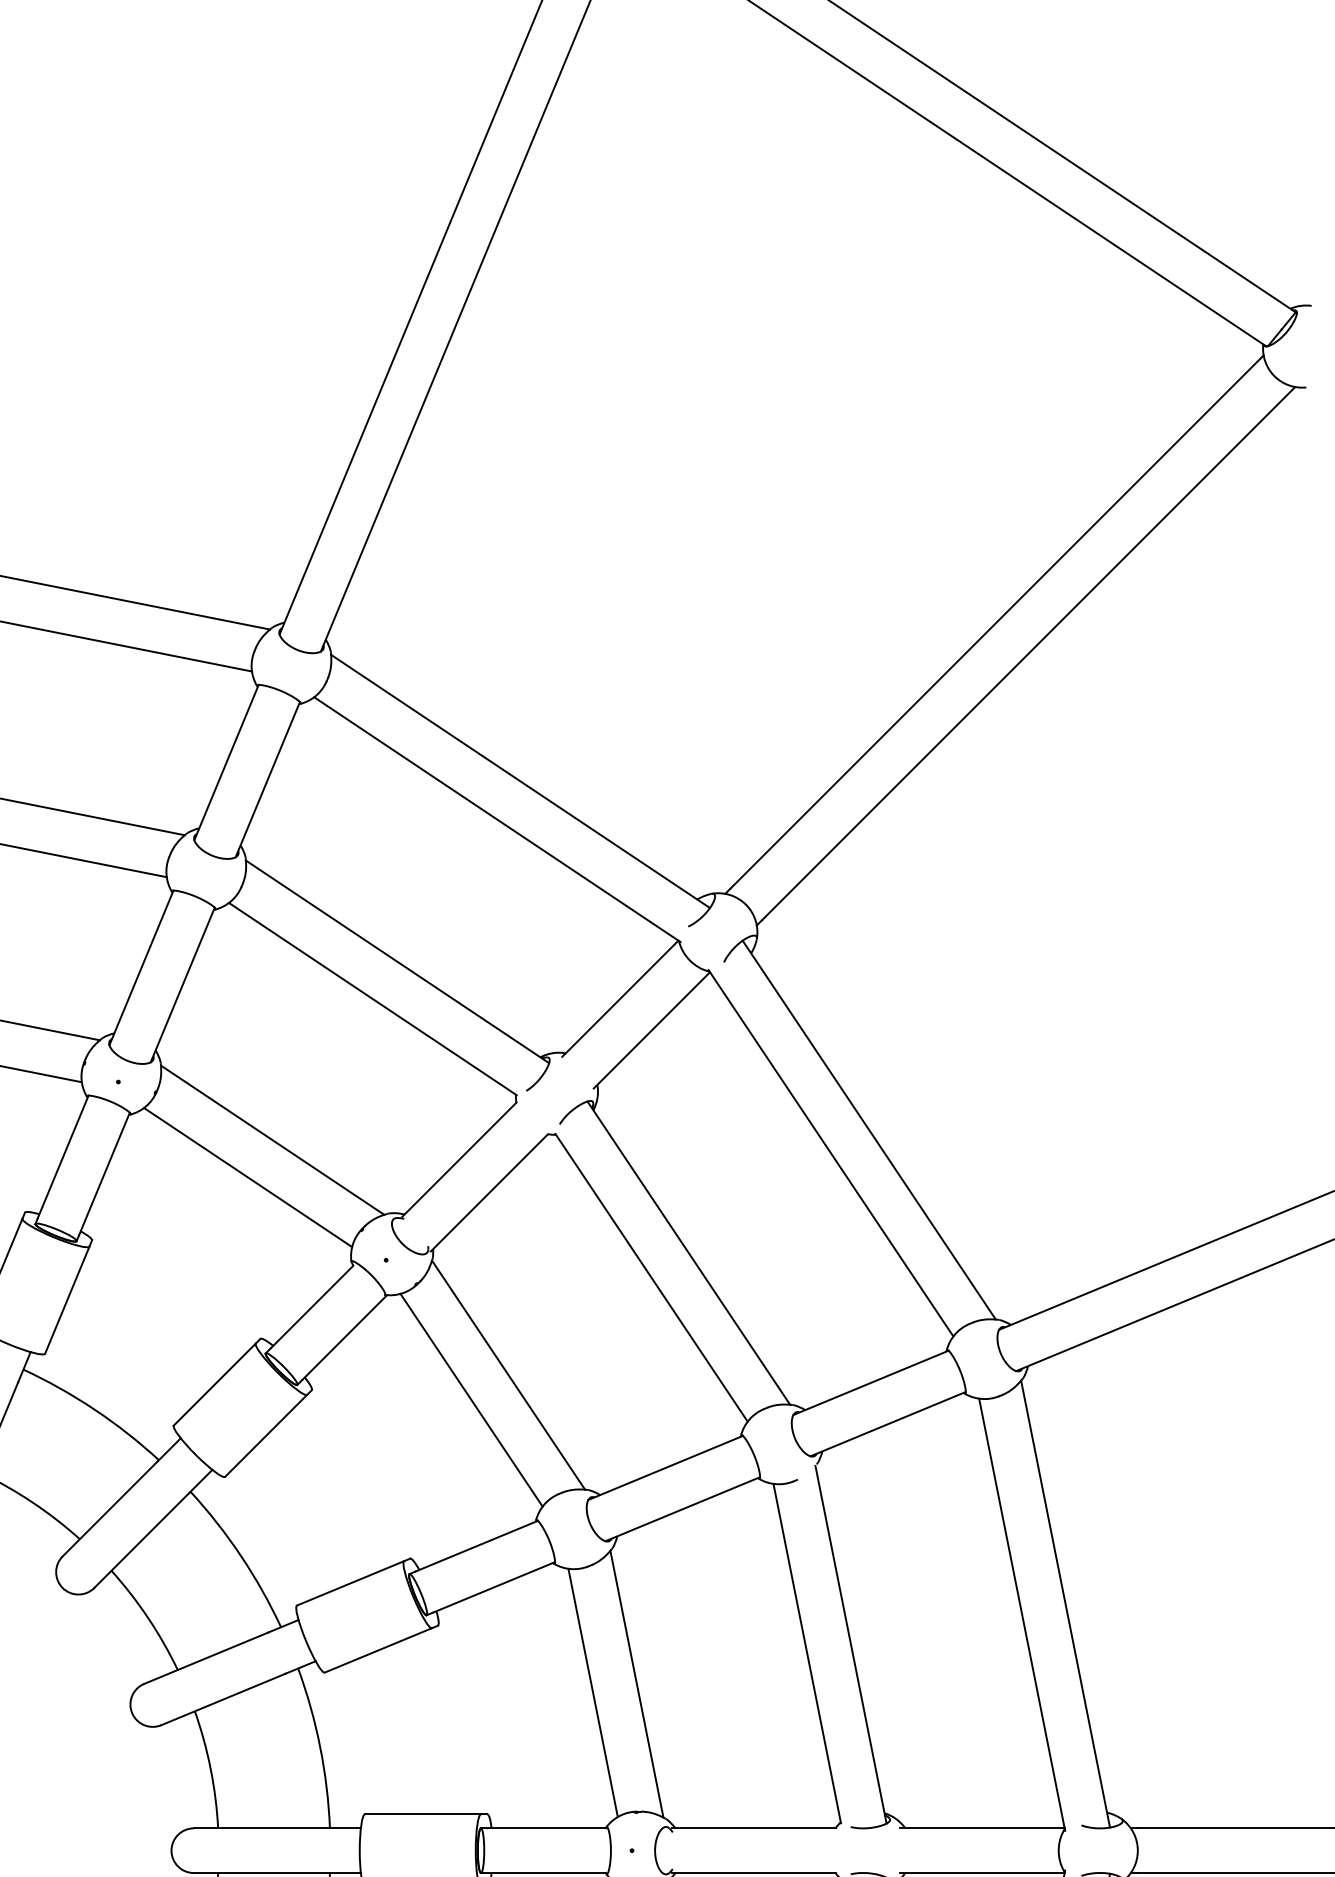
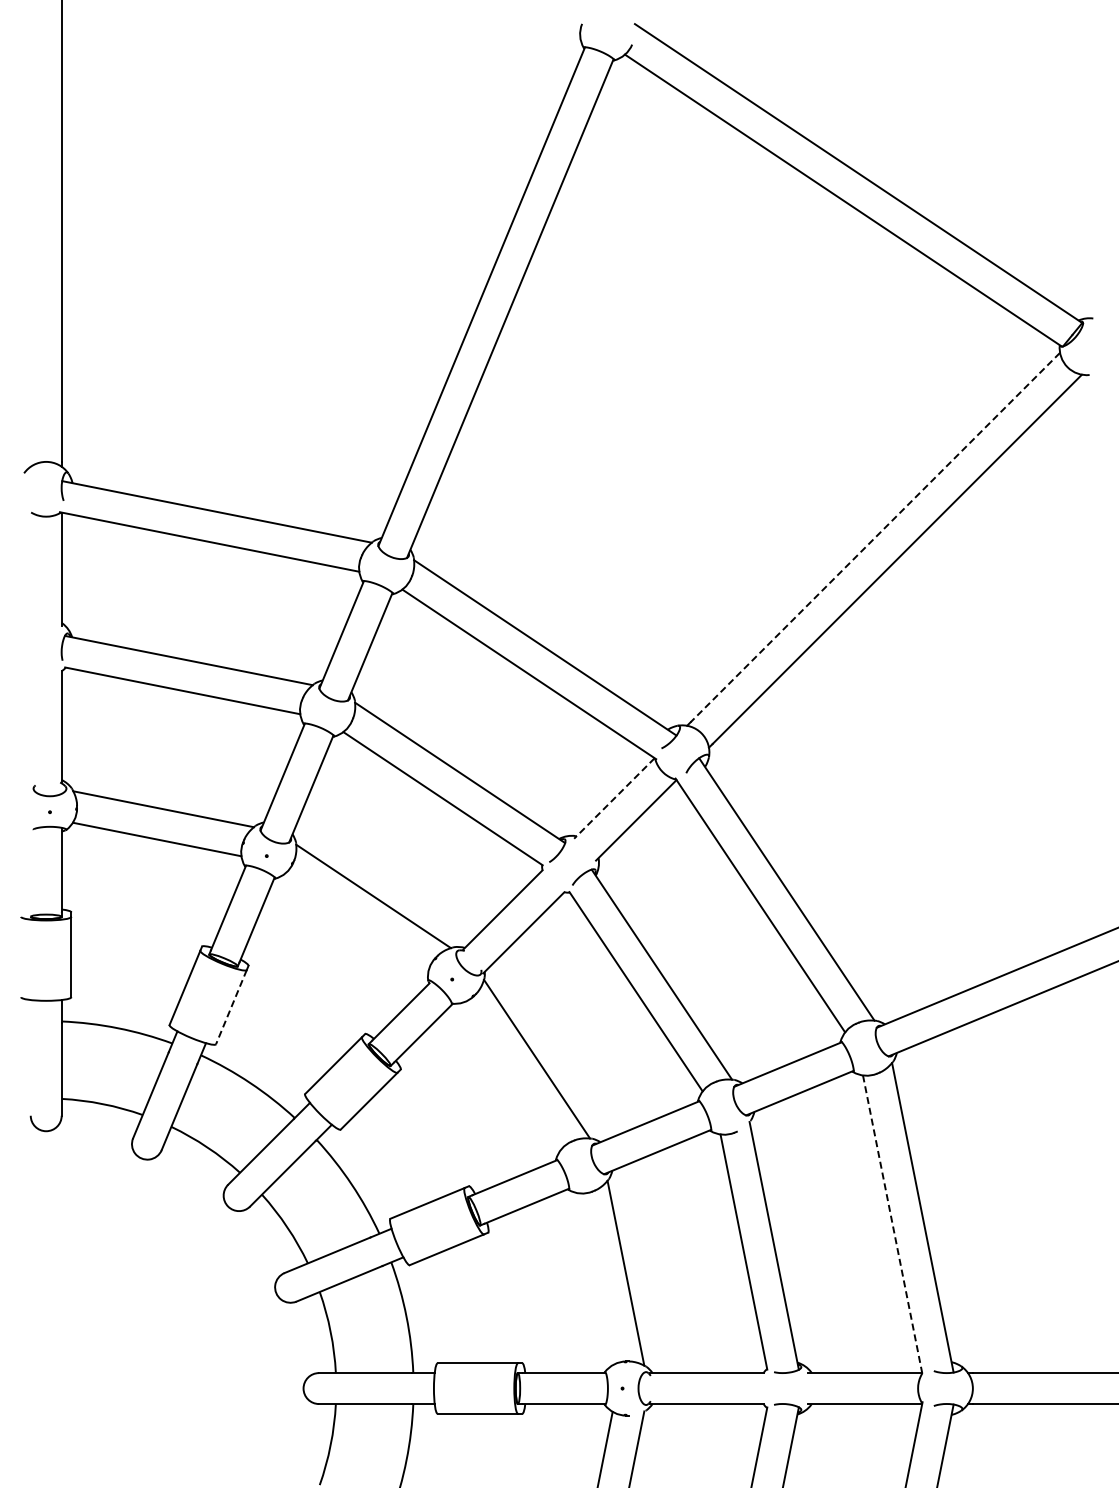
line: (997, 622) -> (875, 537), solid -> dashed
line: (620, 998) -> (614, 798), solid -> dashed
line: (247, 1177) -> (356, 922), removed
line: (67, 1300) -> (231, 1007), solid -> dashed
line: (471, 1400) -> (511, 1076), removed
line: (1021, 1615) -> (892, 1225), solid -> dashed
line: (592, 1693) -> (595, 1279), removed

